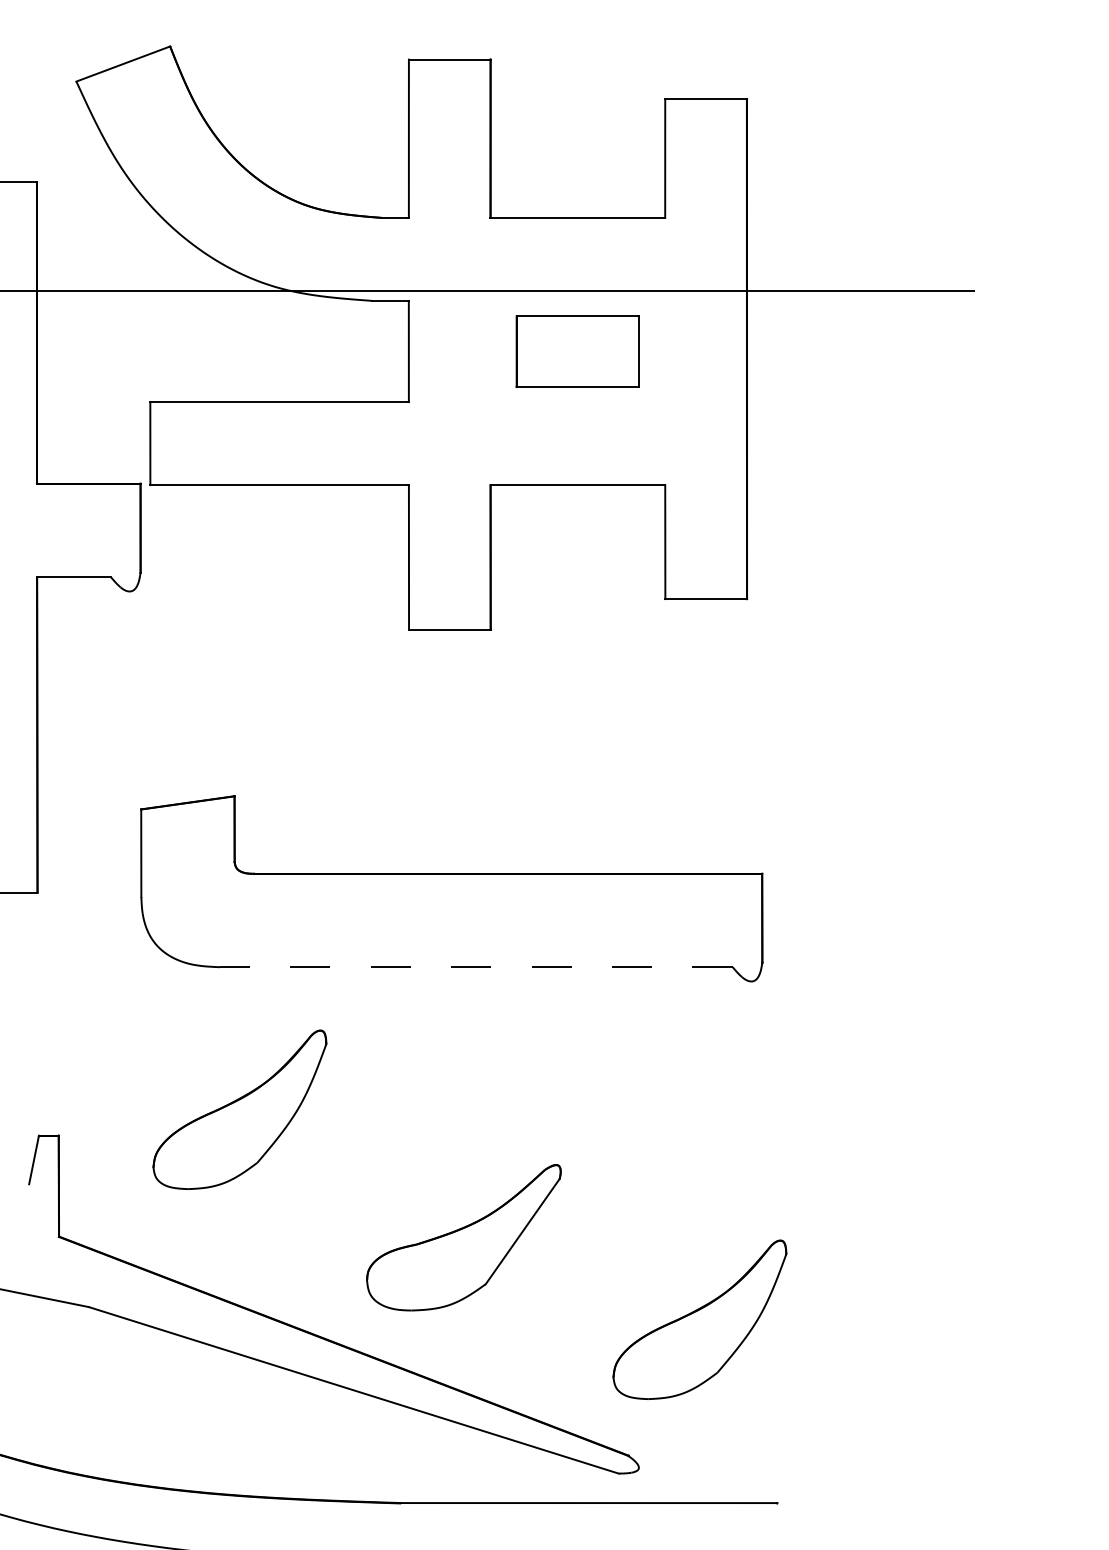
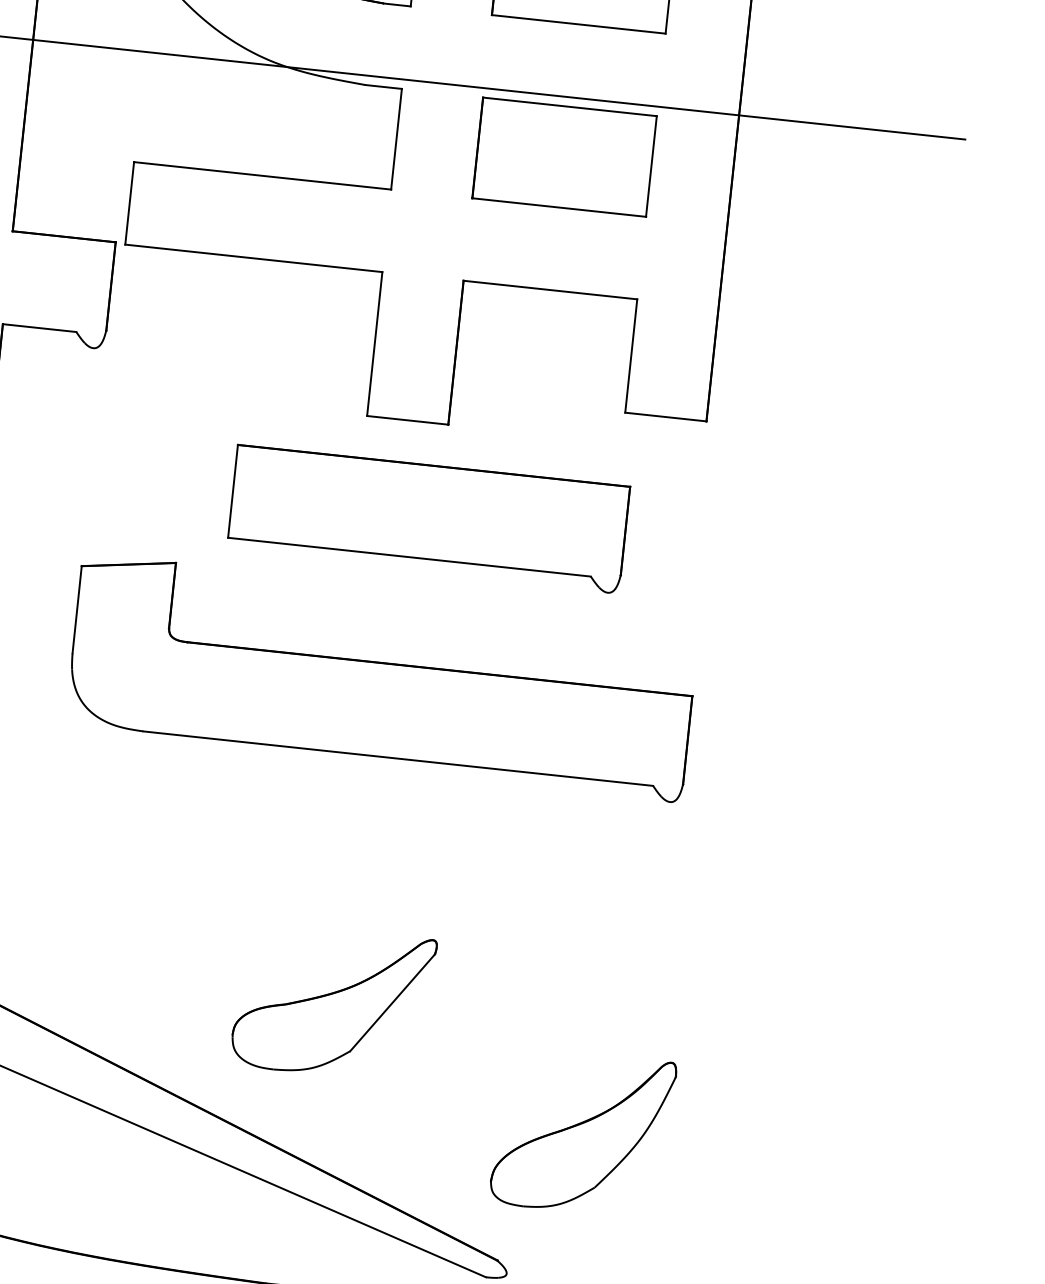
part: (577, 351) -> (564, 157), size x1.43
part: (480, 725) -> (428, 518), added
line: (475, 967) -> (397, 758), dashed -> solid
part: (239, 1109) -> (147, 874), removed
part: (463, 1237) -> (333, 1002), moved

